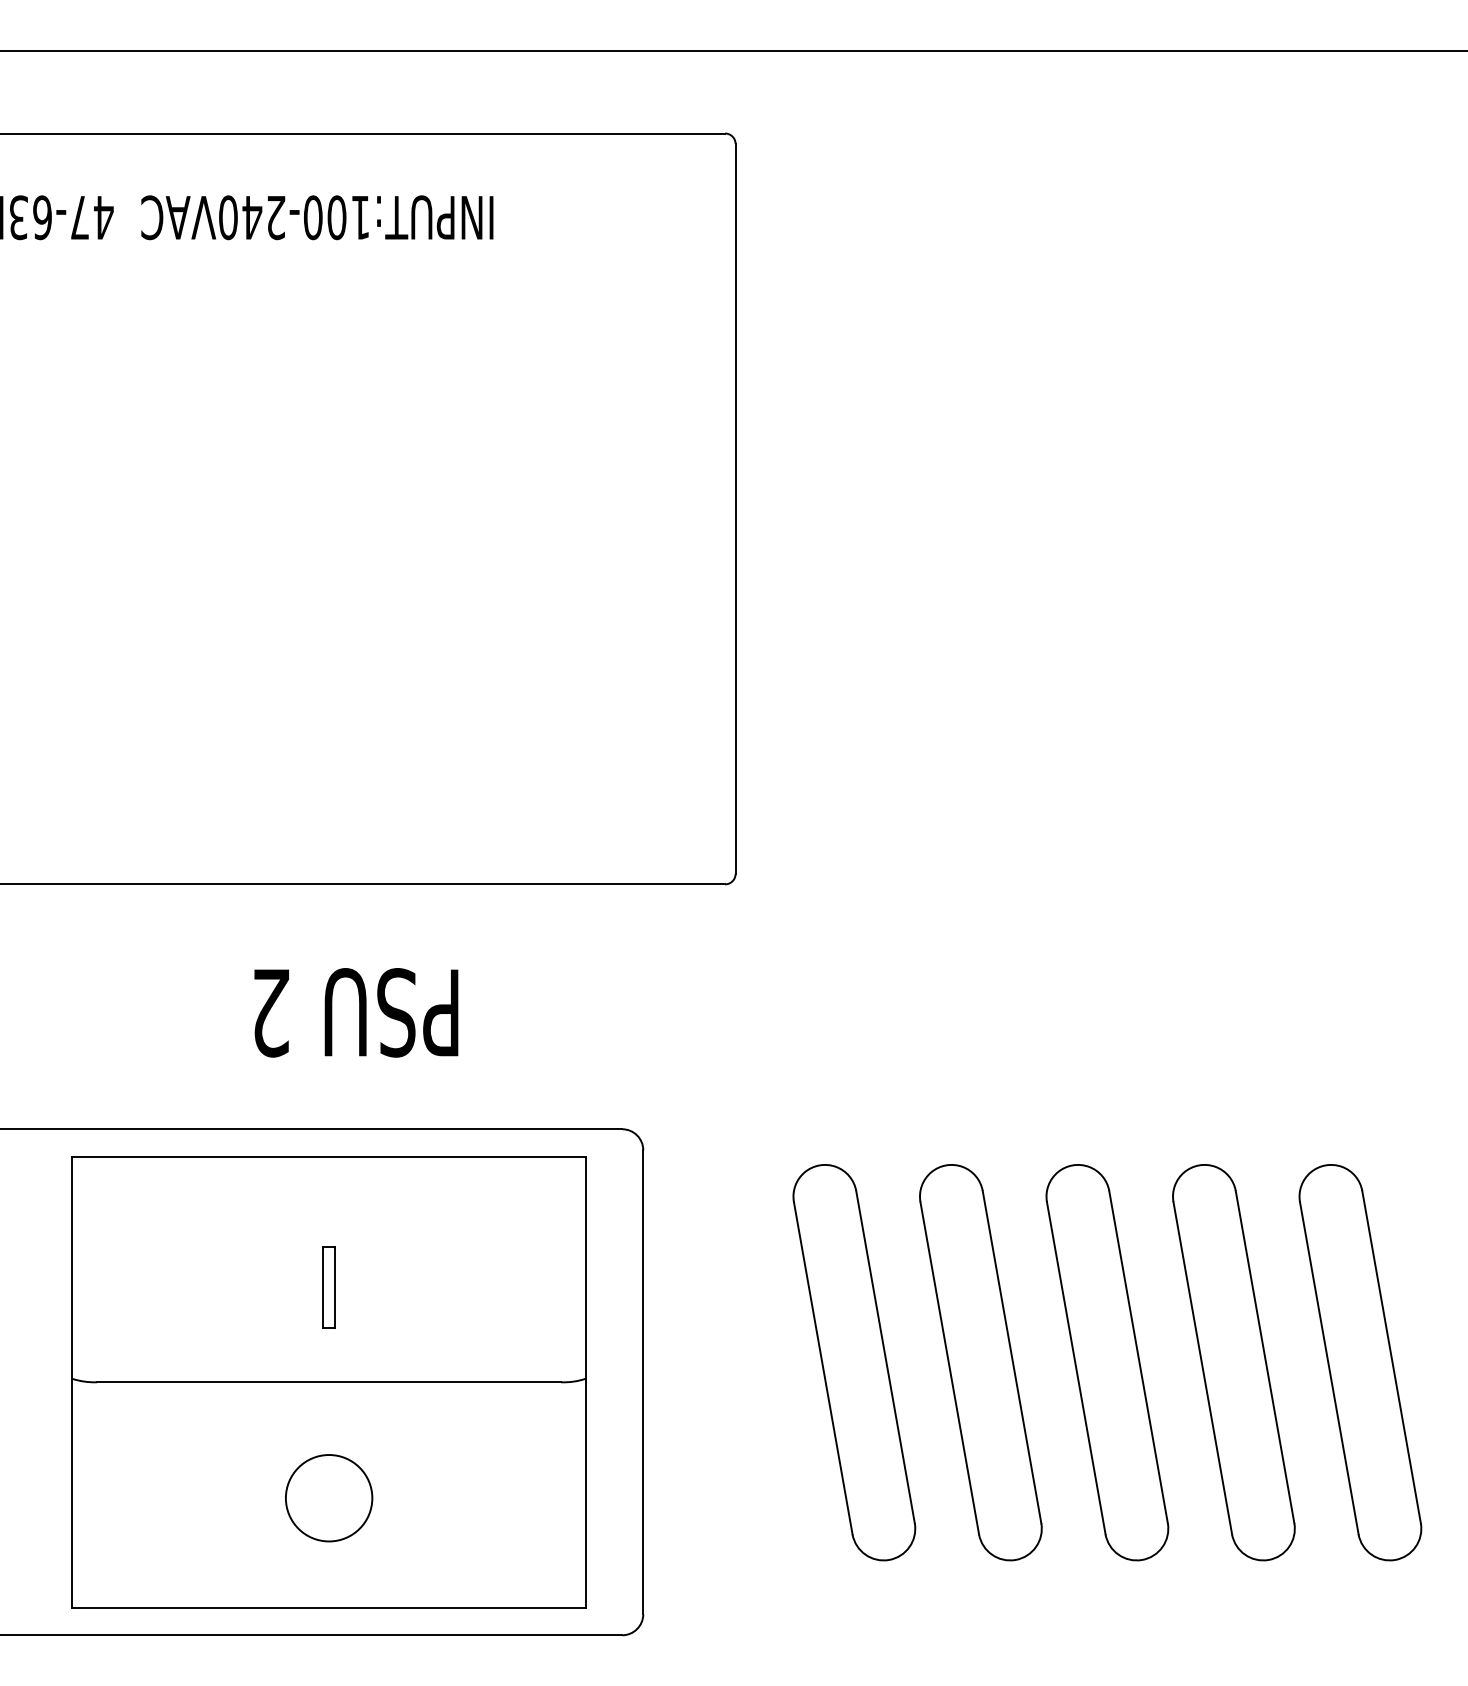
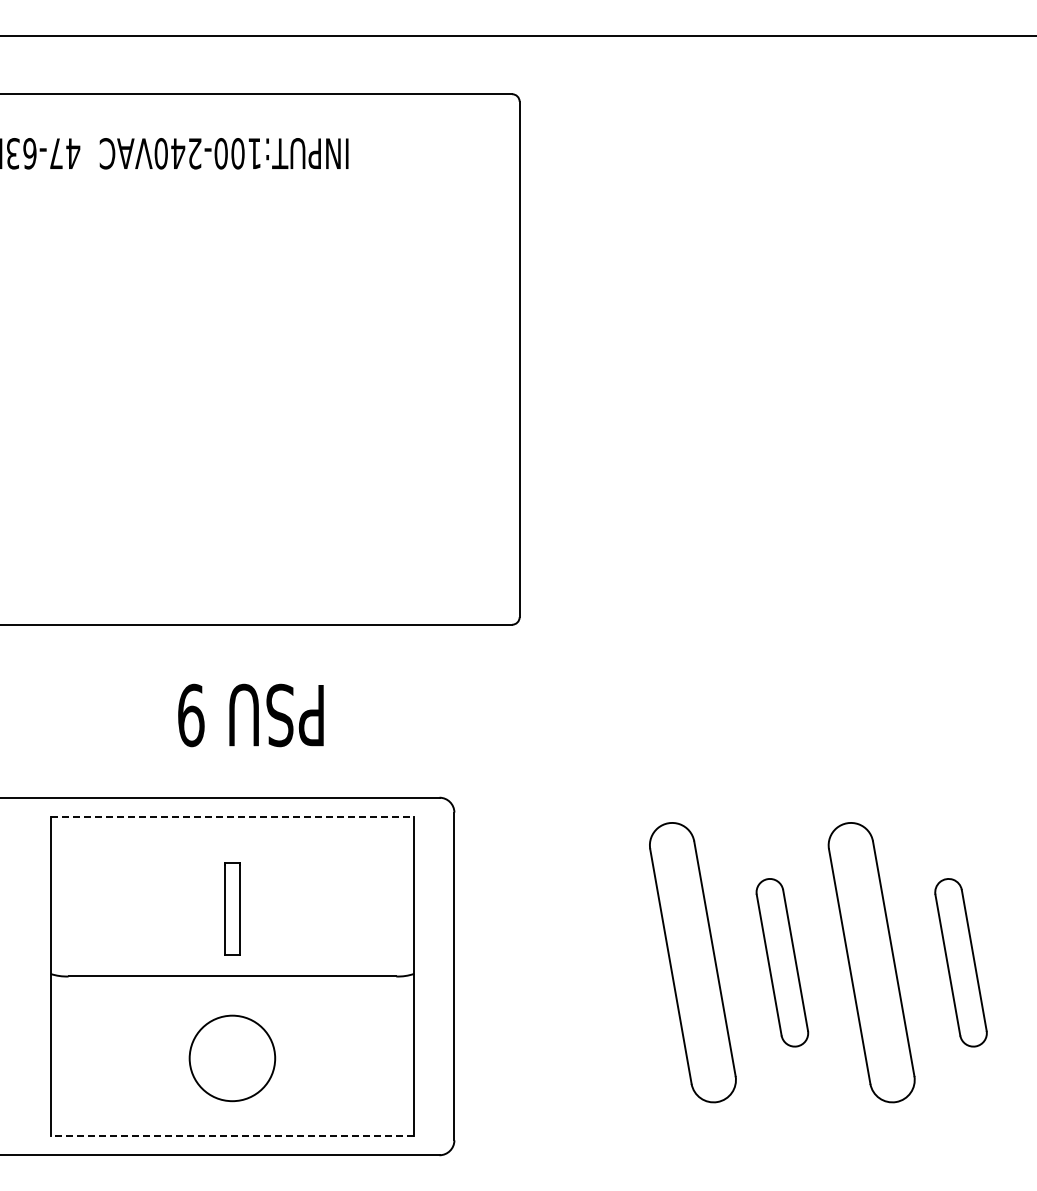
text: (271, 1012) -> (191, 715), 2 -> 9
line: (329, 1157) -> (232, 817), solid -> dashed
part: (329, 1287) -> (232, 909), size x1.6
part: (854, 1362) -> (603, 962), removed
part: (1107, 1362) -> (782, 962), size x0.6
part: (1359, 1362) -> (960, 962), size x0.6
circle: (327, 1496) -> (231, 1057), size x1.4
line: (329, 1607) -> (232, 1135), solid -> dashed

